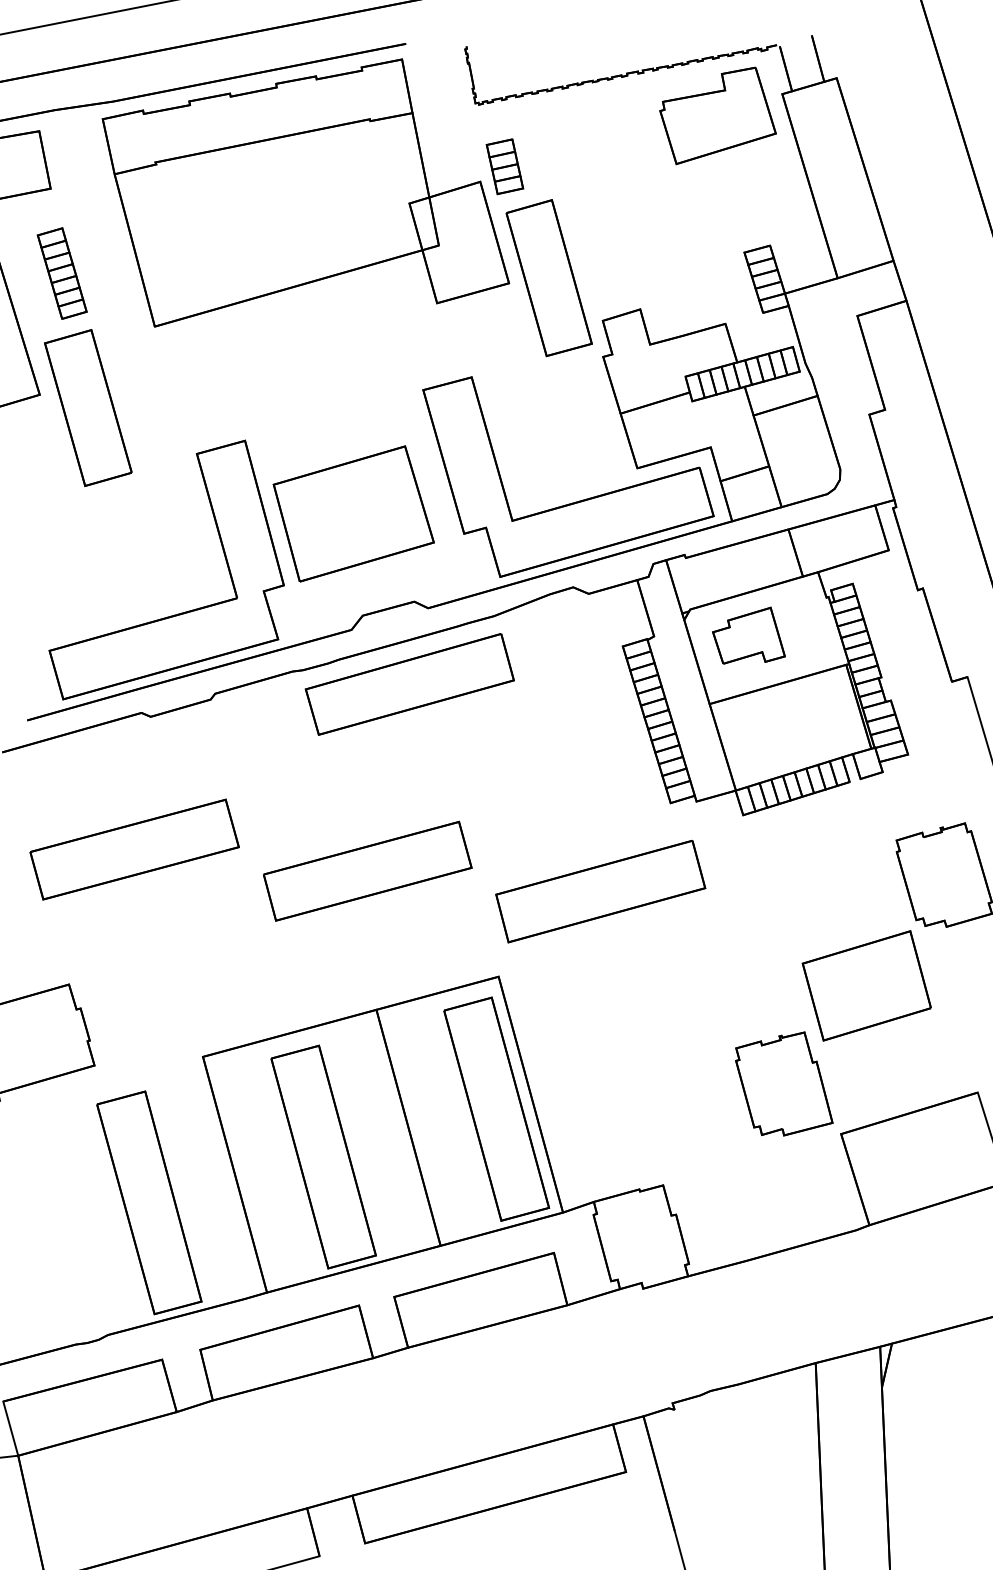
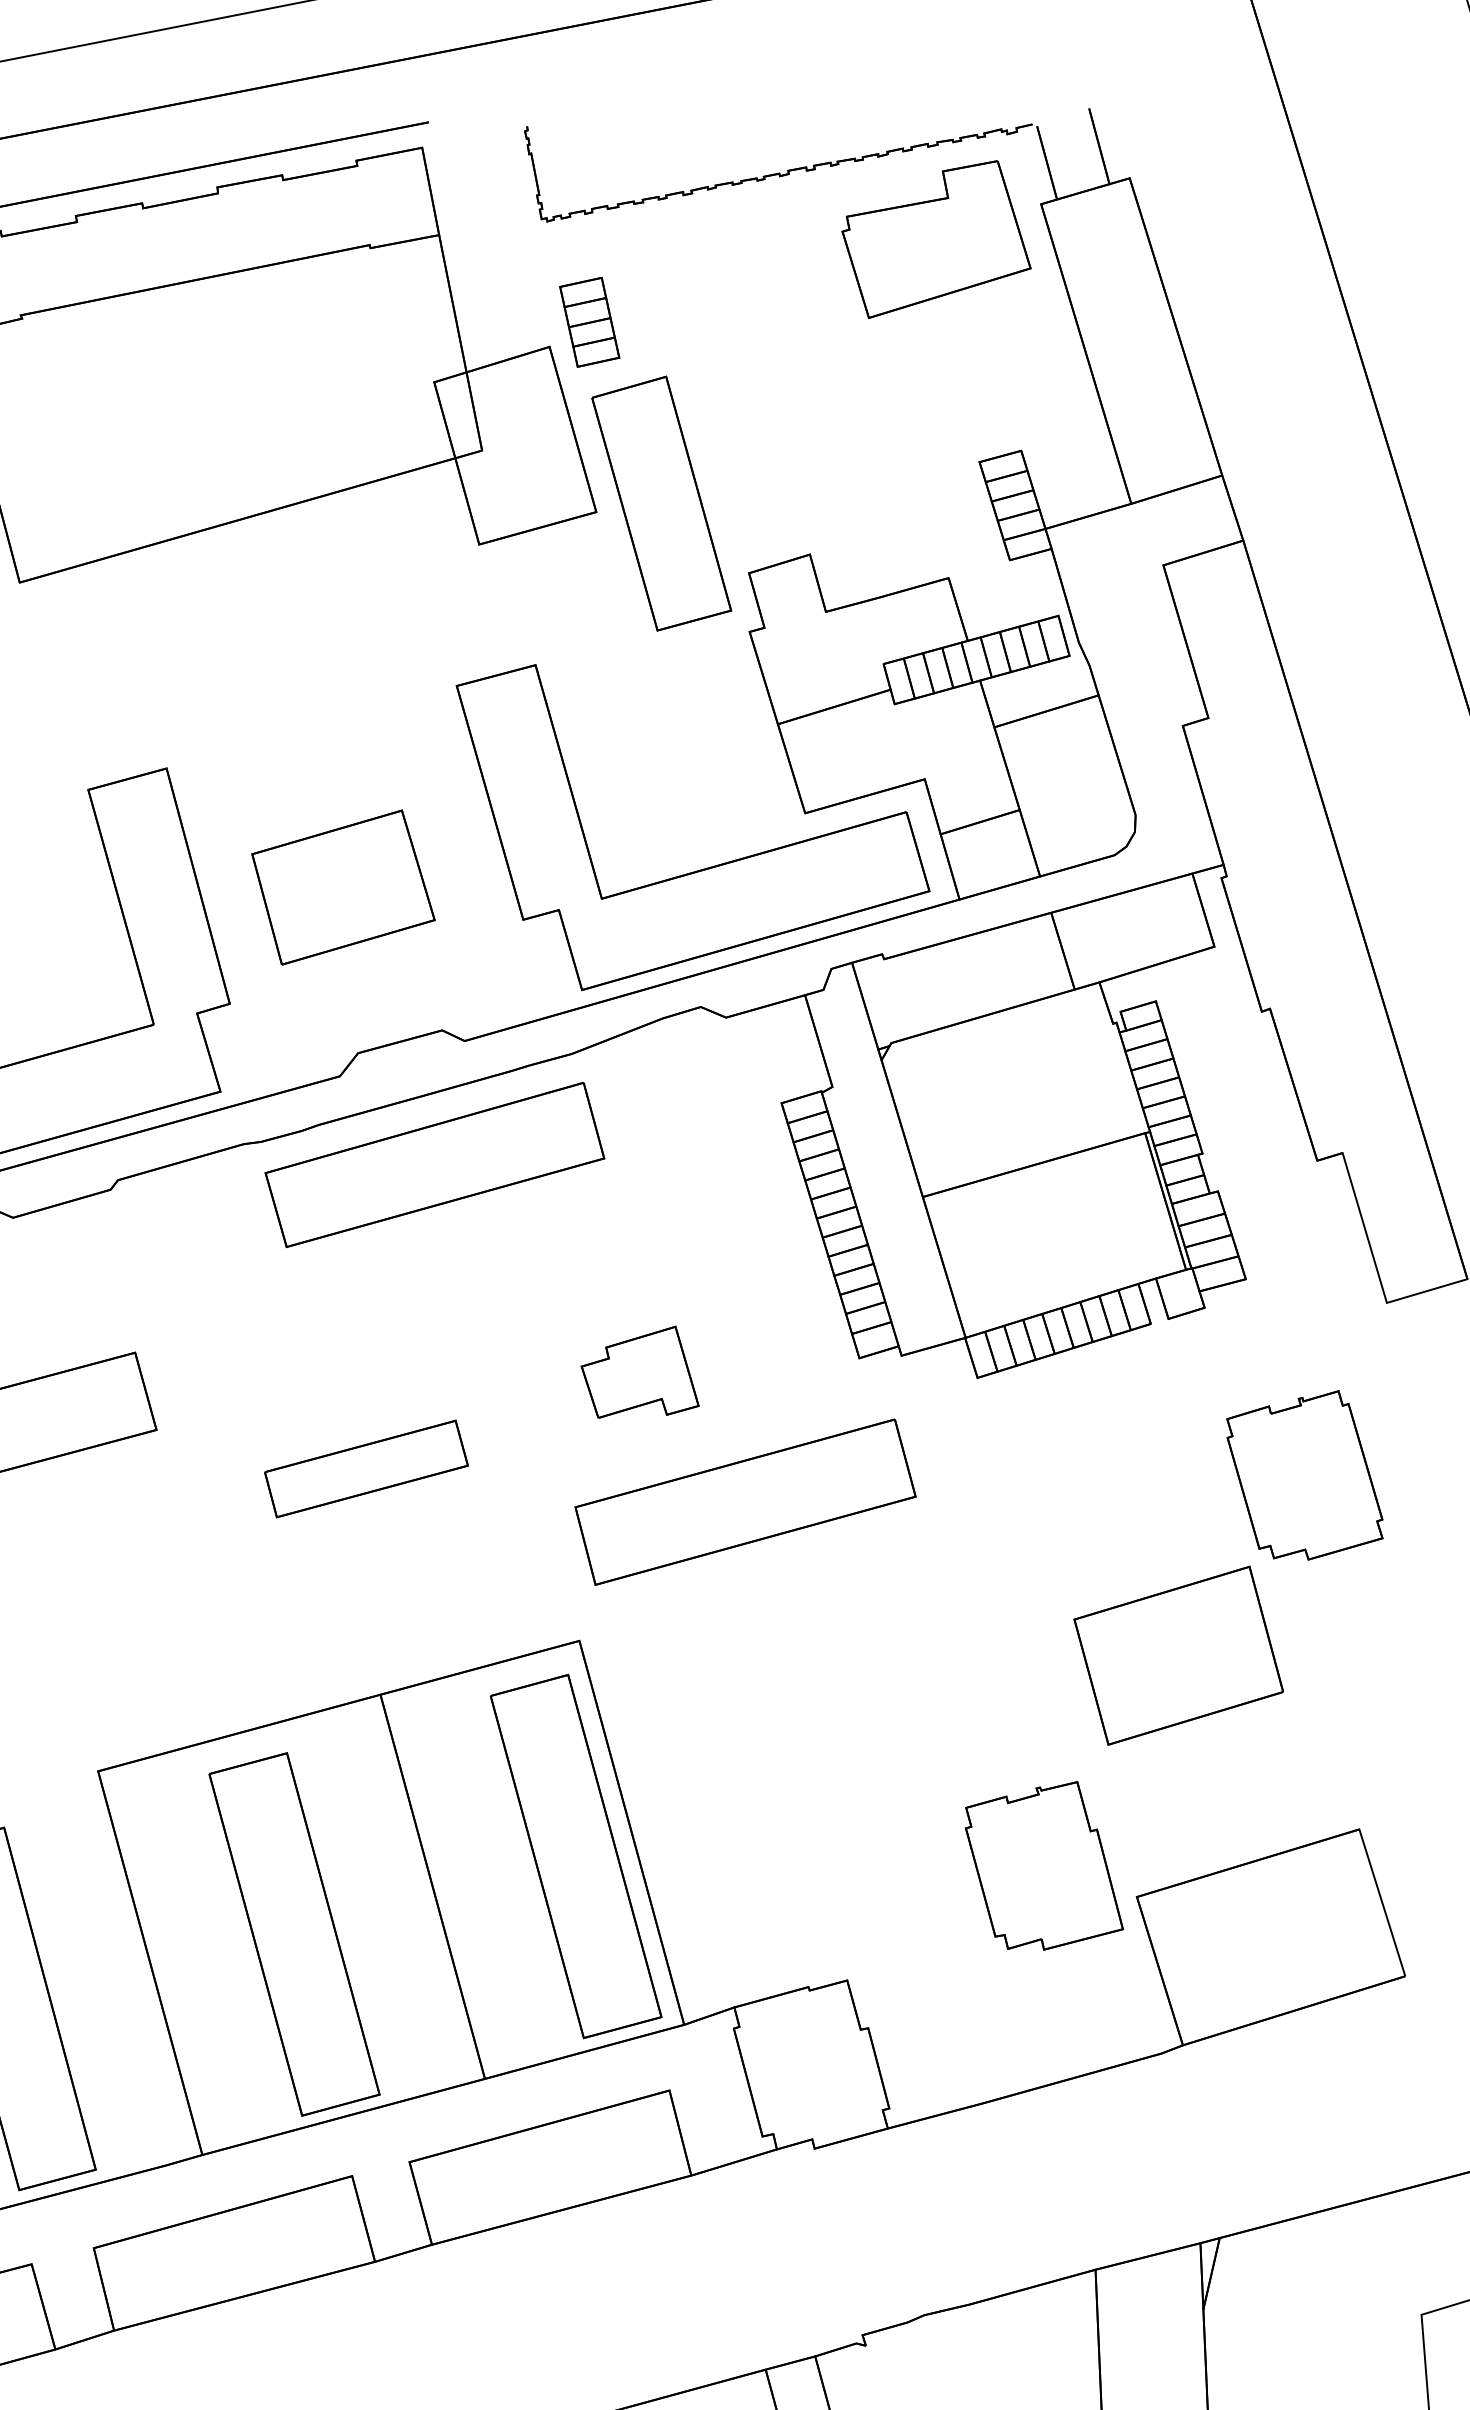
part: (353, 513) -> (343, 886), size x0.7
part: (748, 635) -> (639, 1371), moved
part: (367, 870) -> (365, 1467), size x0.6
part: (784, 1083) -> (1044, 1865), moved

